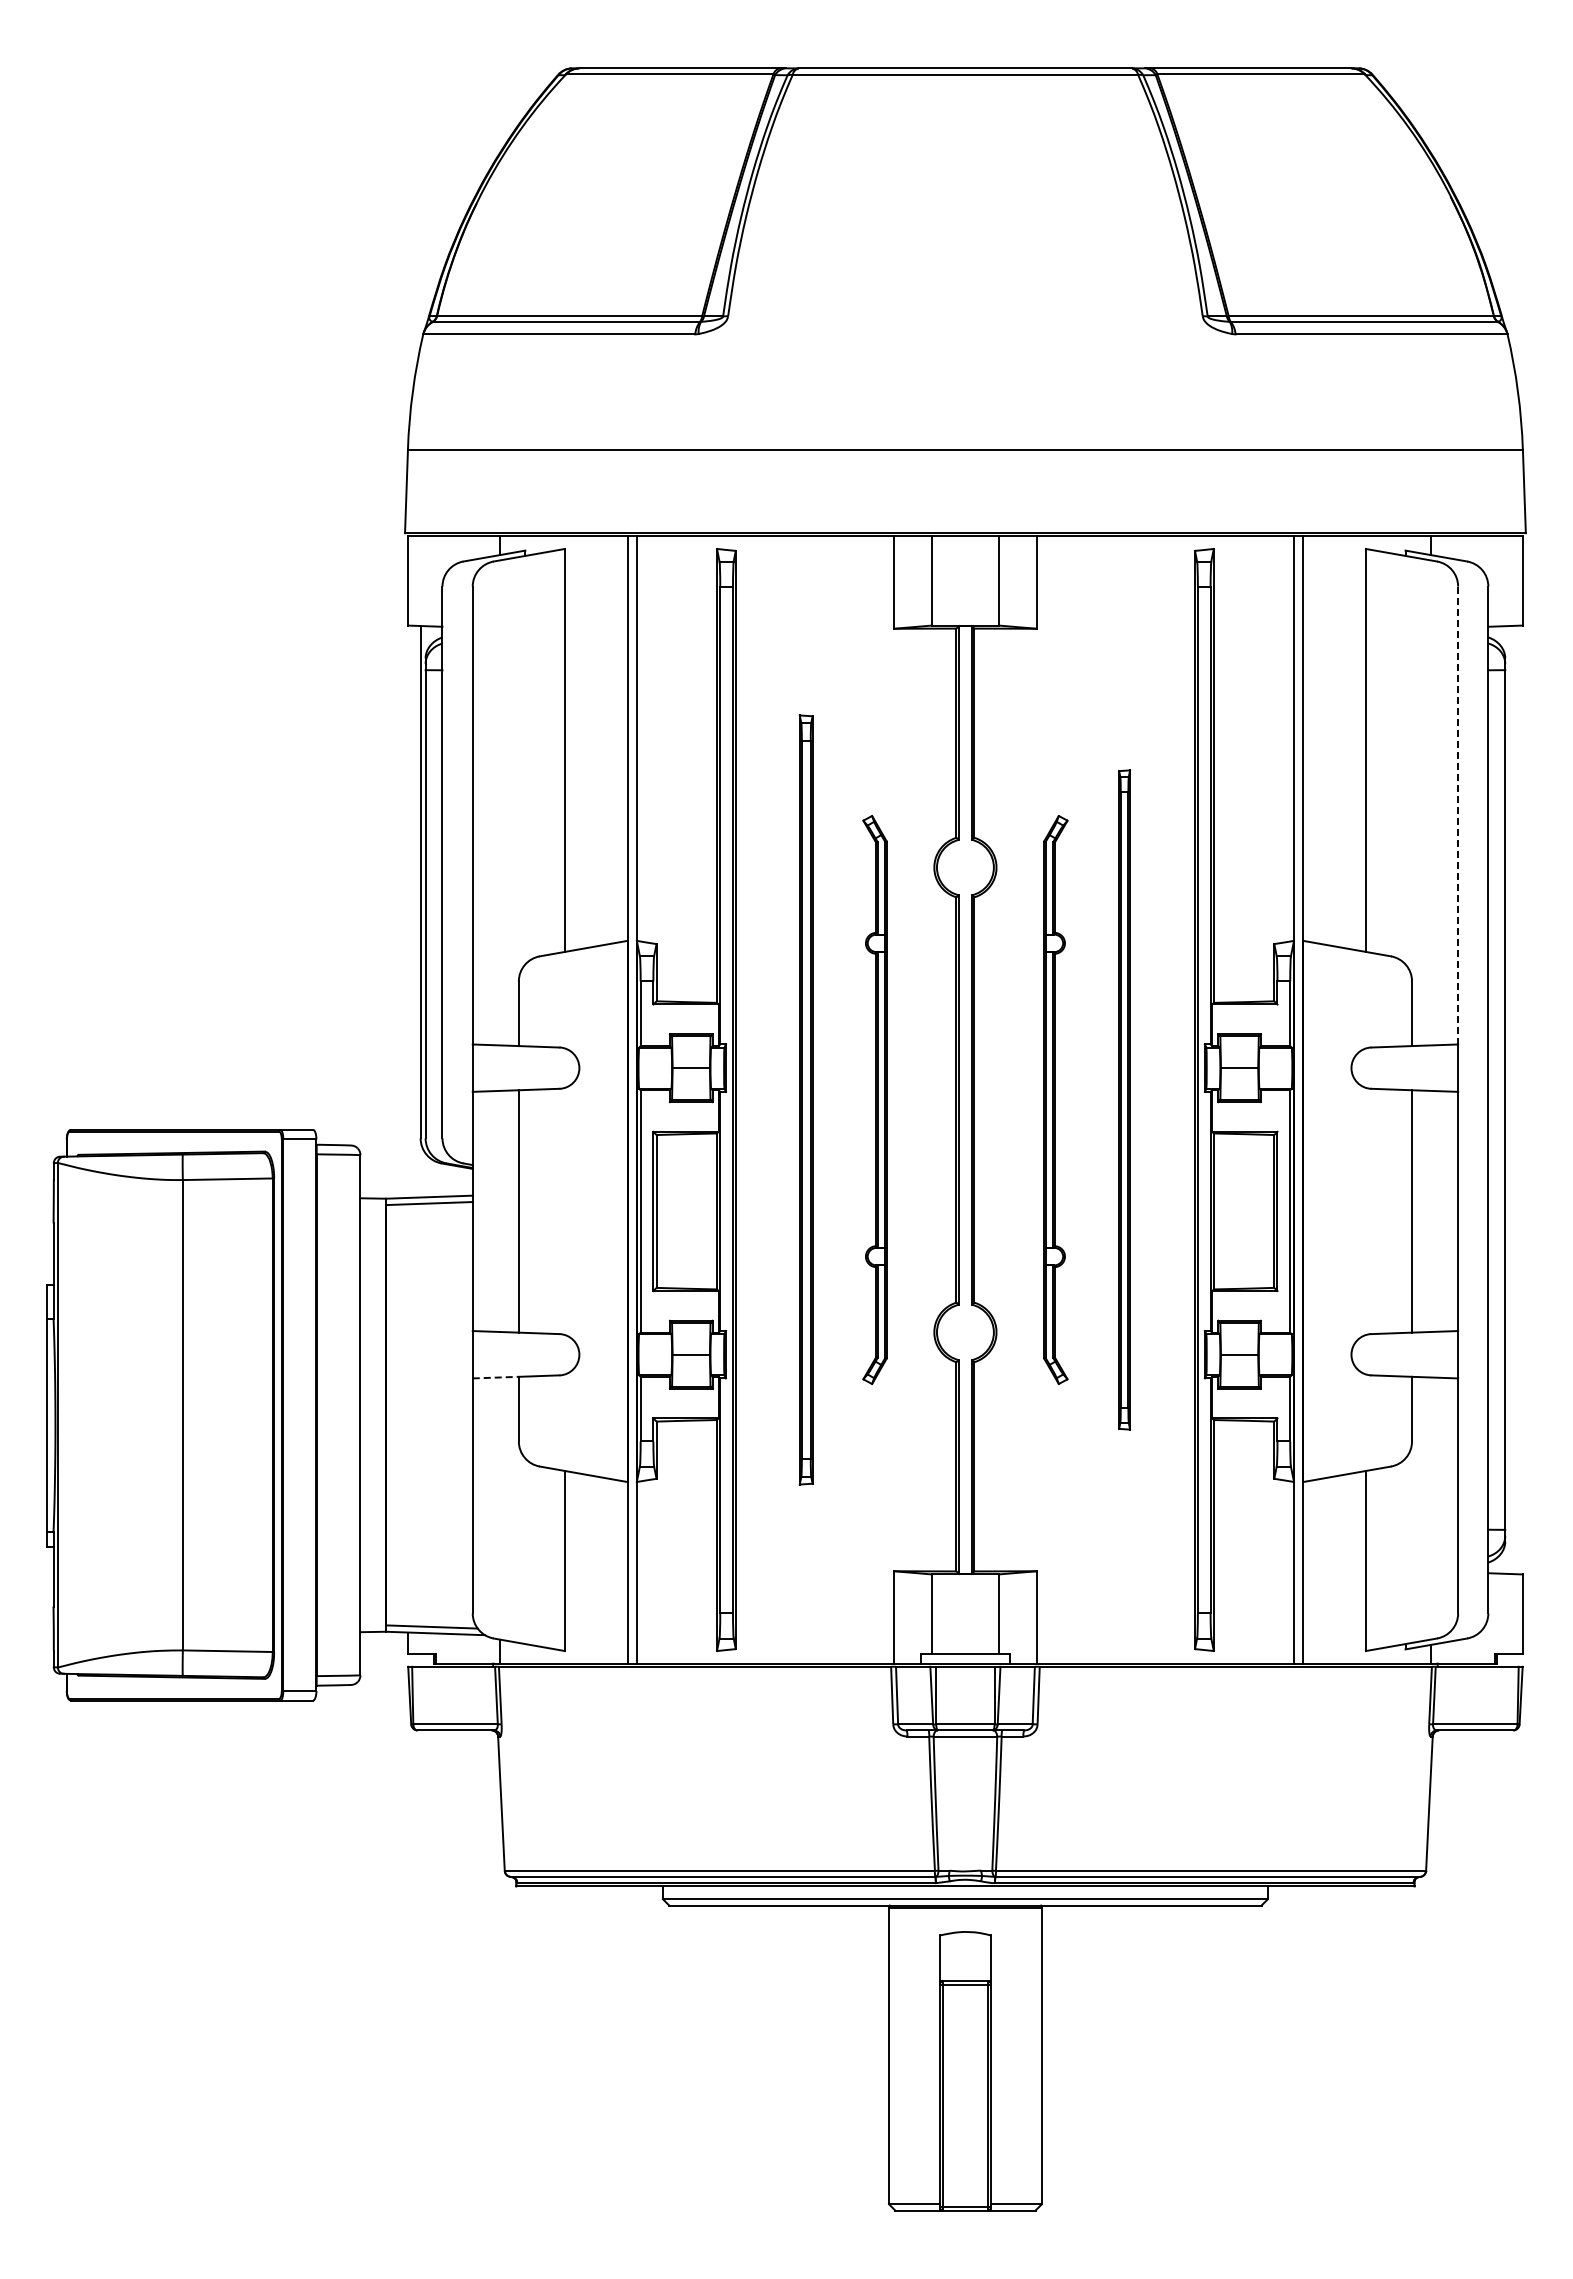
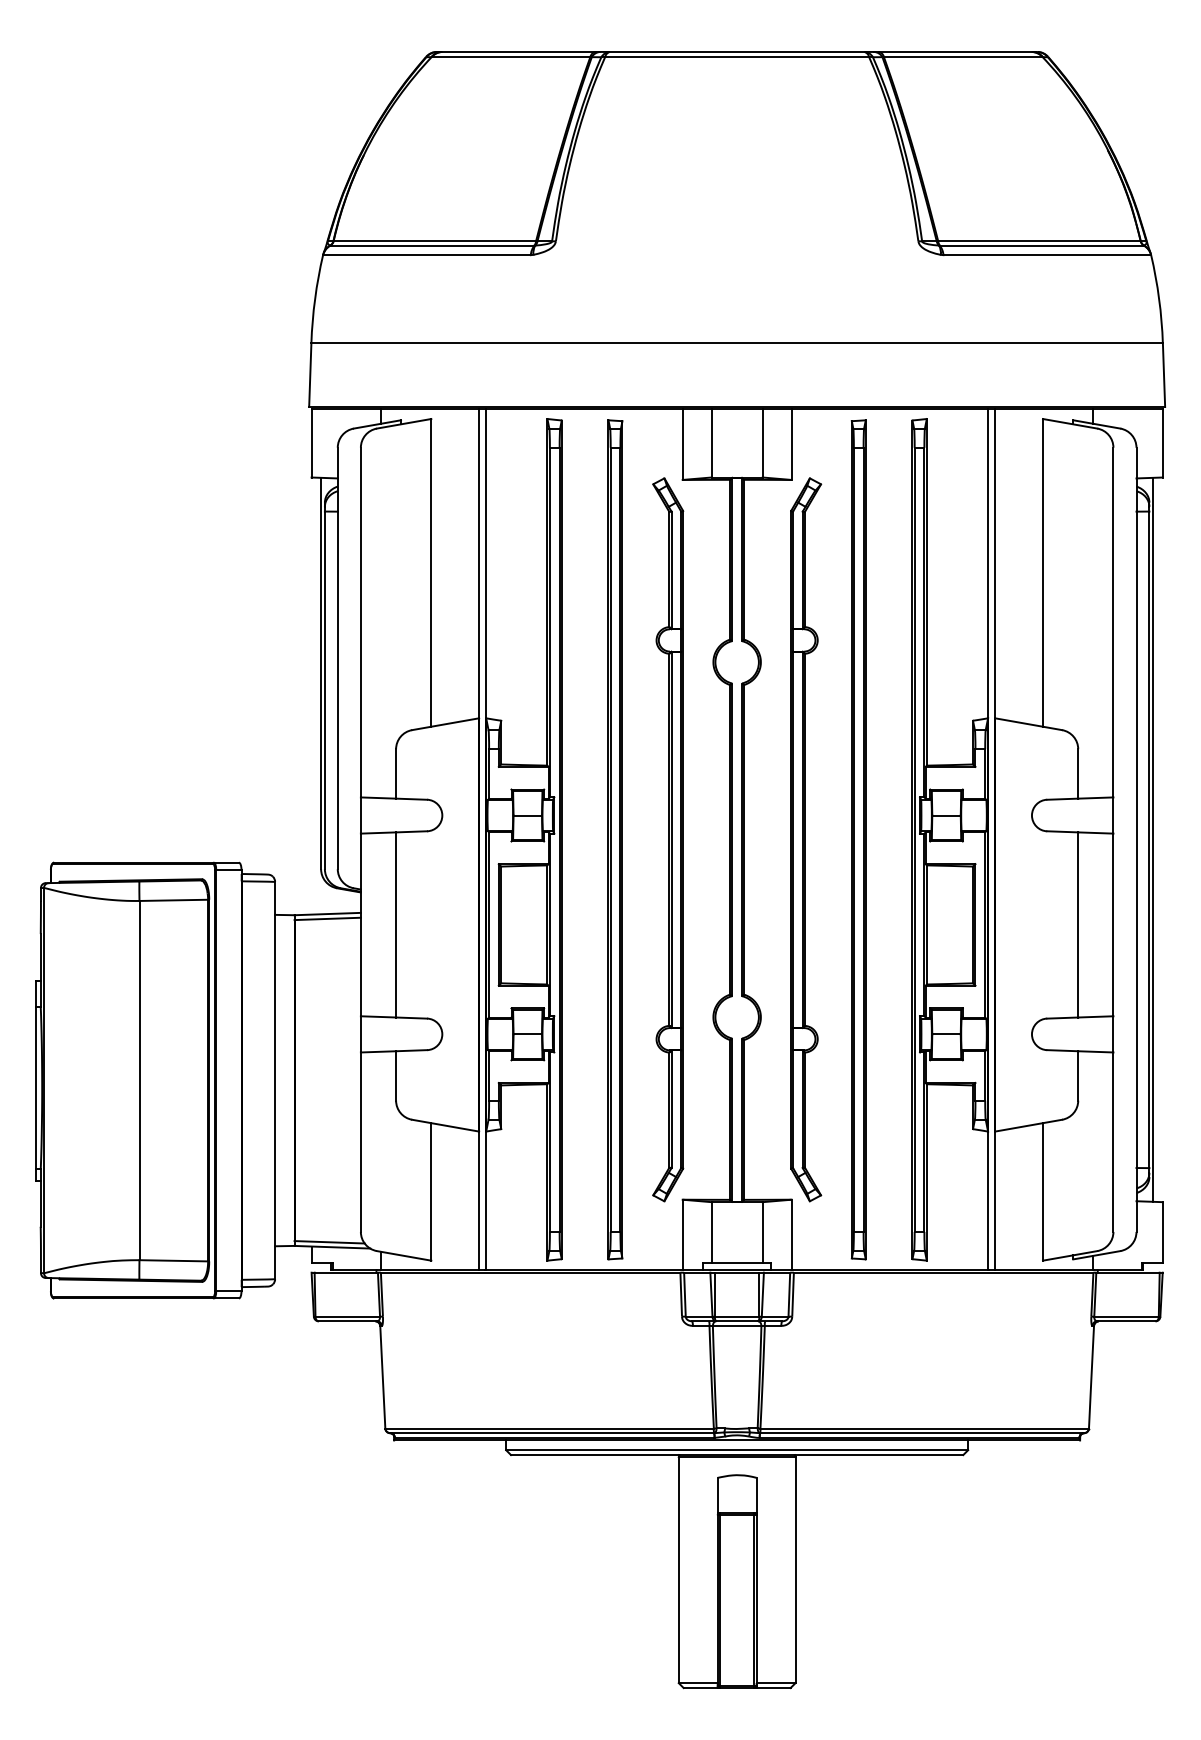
line: (1458, 815) -> (1113, 622), dashed -> solid
part: (806, 1099) -> (615, 839), size x1.43
part: (874, 1099) -> (667, 839), size x1.67
part: (1055, 1099) -> (805, 839), size x1.67
part: (1124, 1099) -> (858, 839), size x1.67
line: (1510, 1100) -> (1153, 840), added
line: (496, 1377) -> (379, 1051), dashed -> solid

